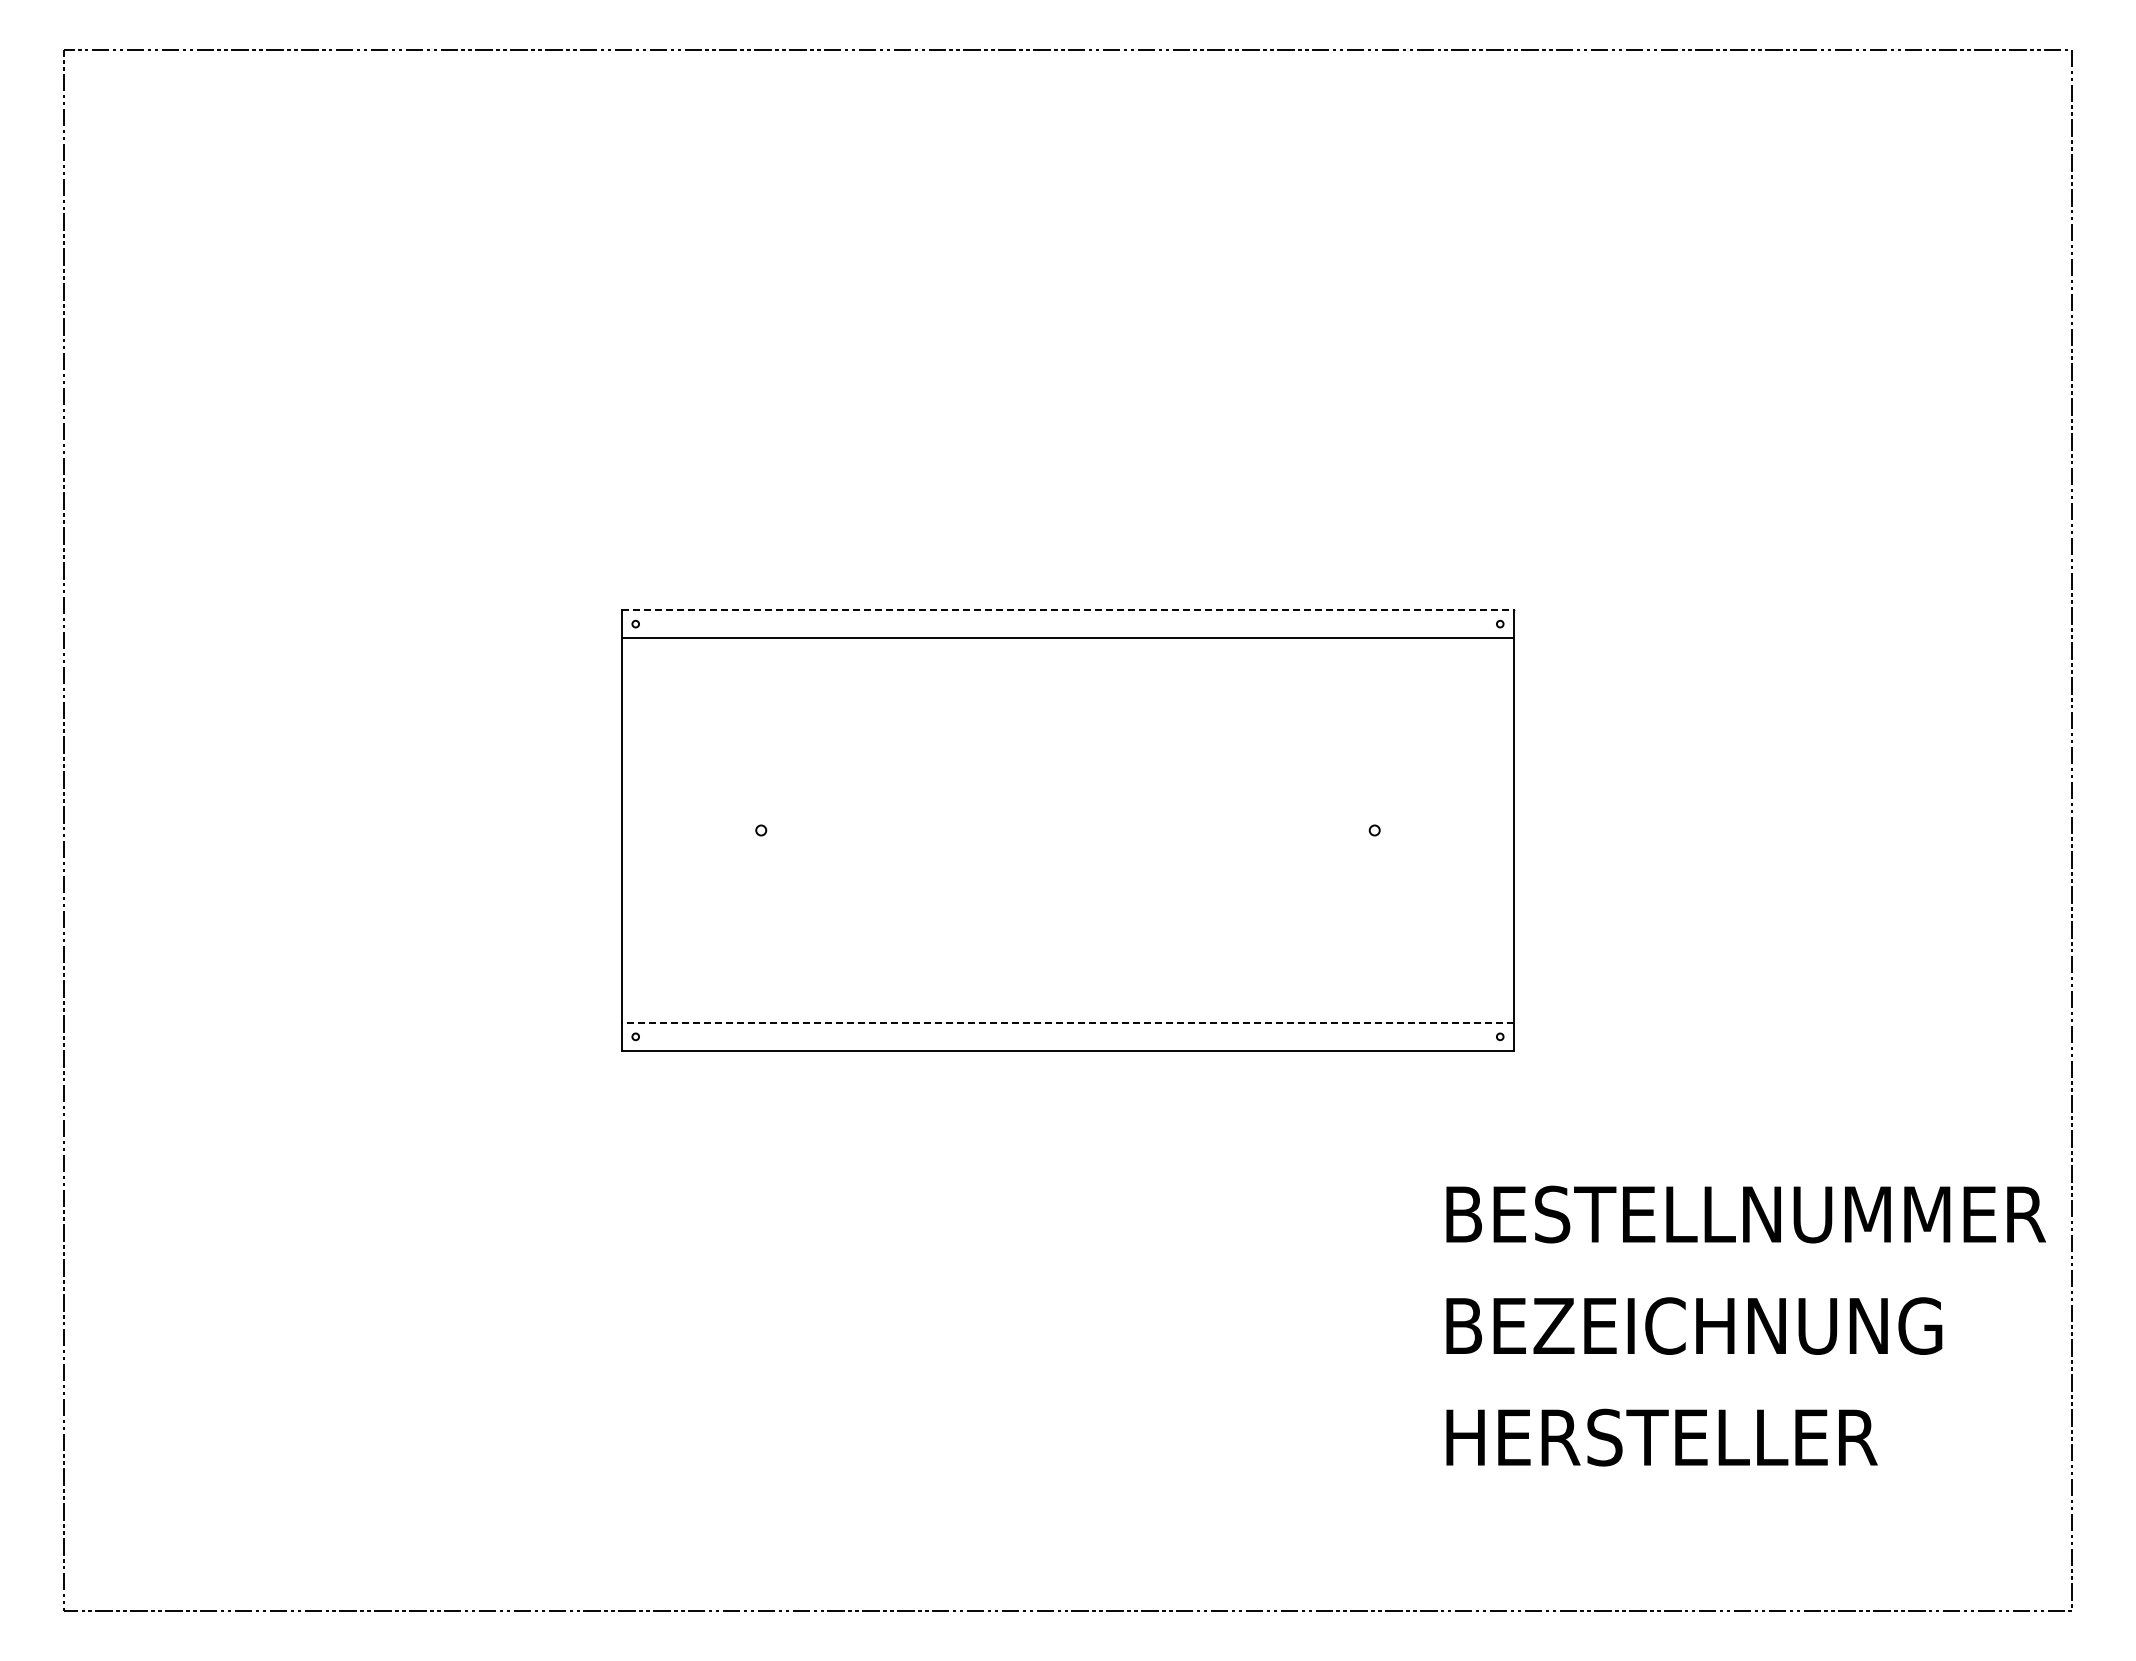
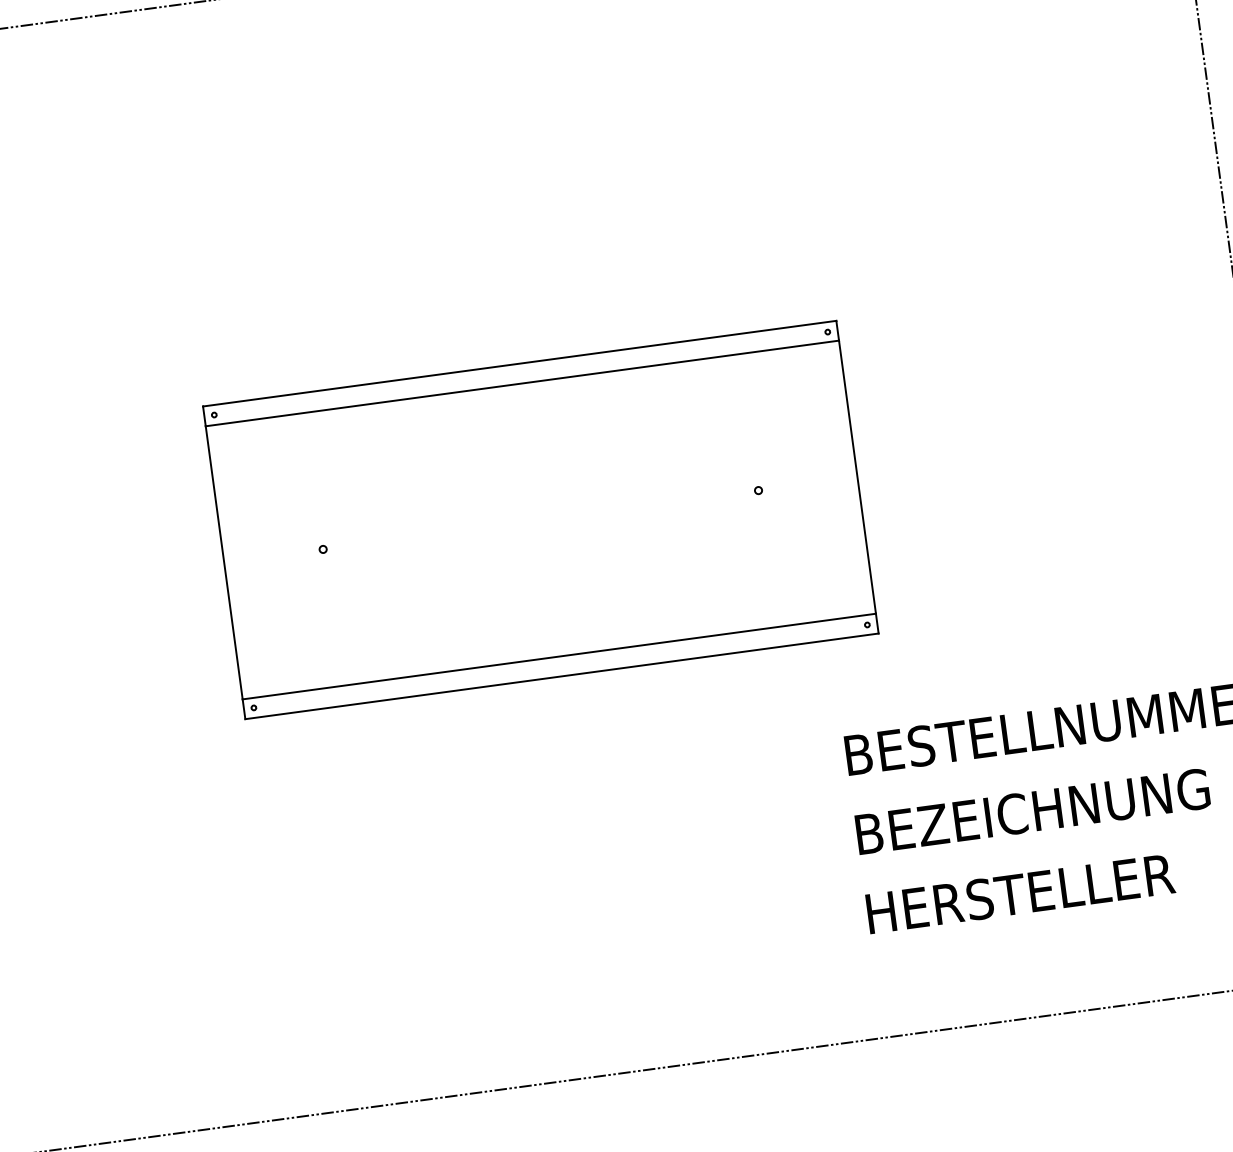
line: (1068, 610) -> (520, 363), dashed -> solid
line: (1067, 1022) -> (558, 656), dashed -> solid

